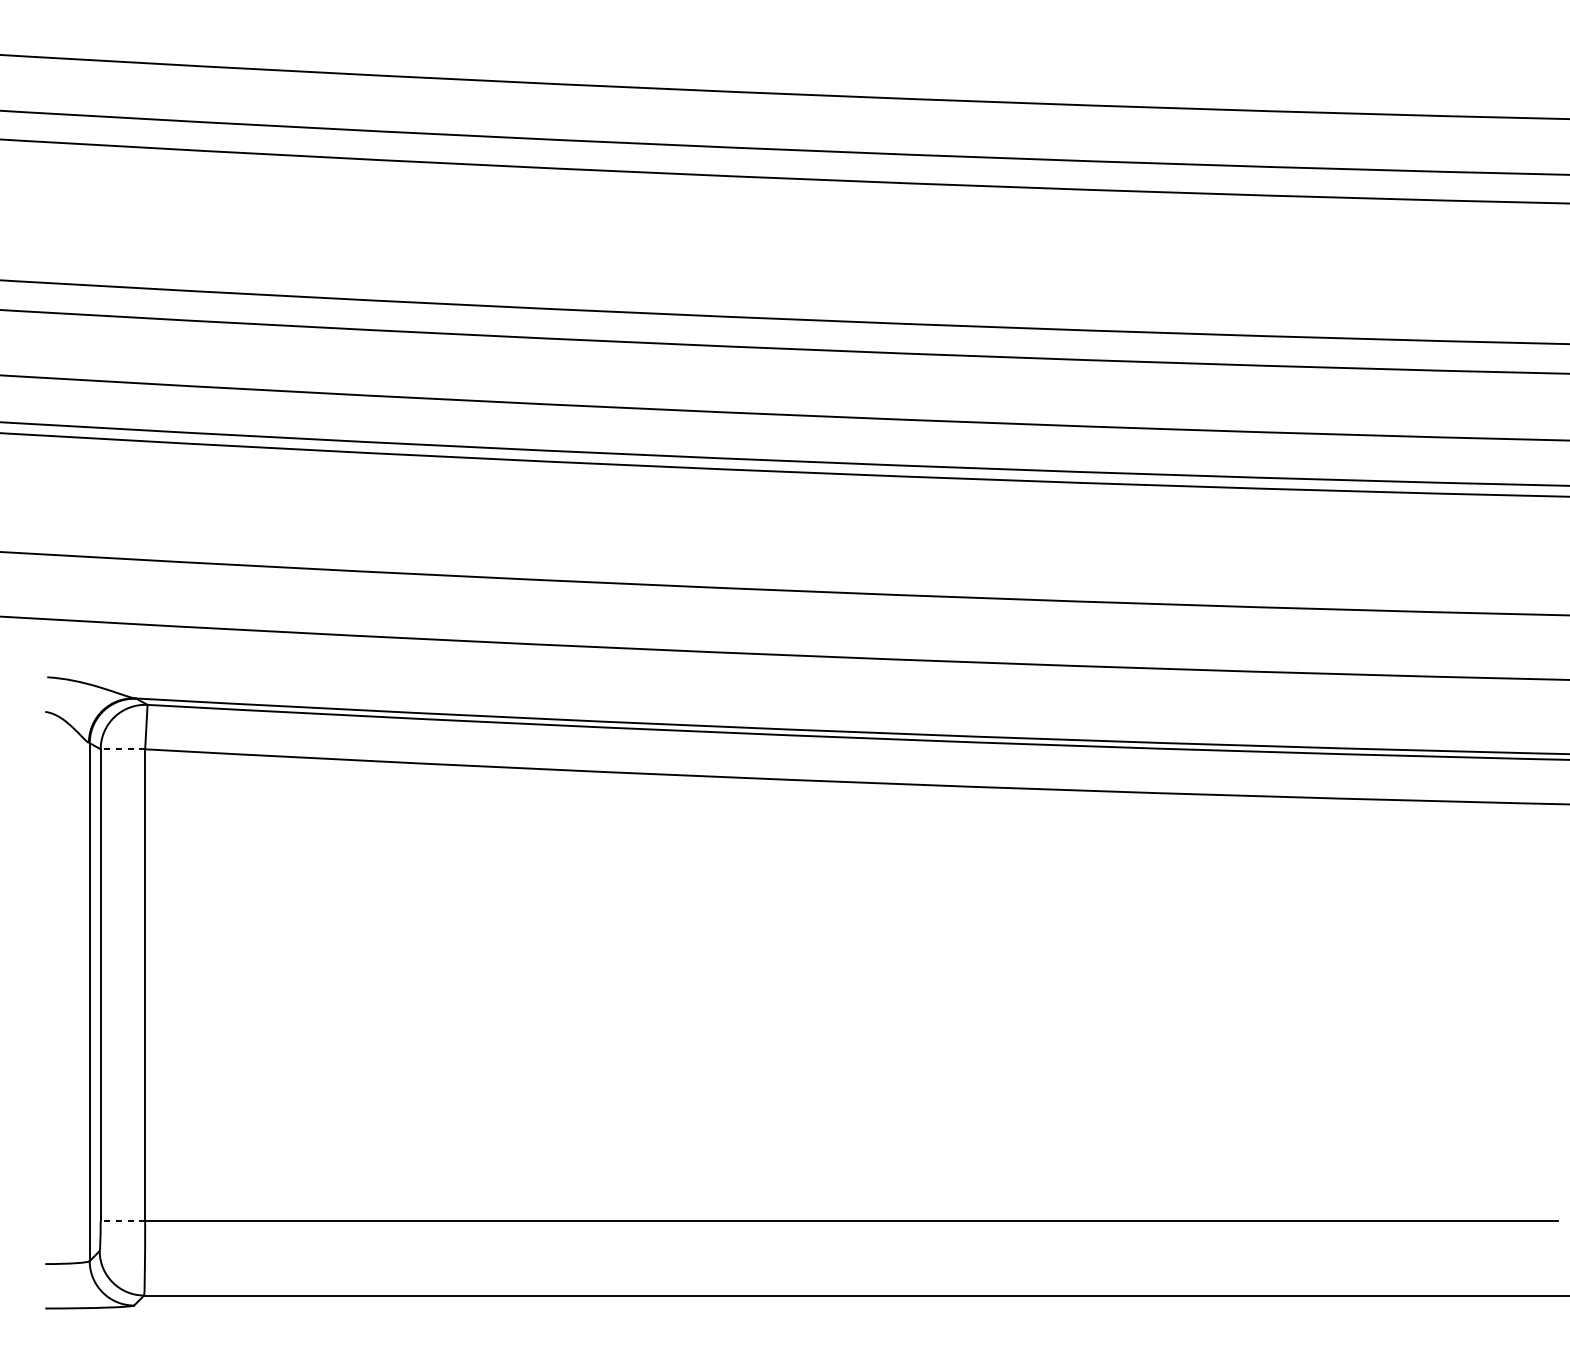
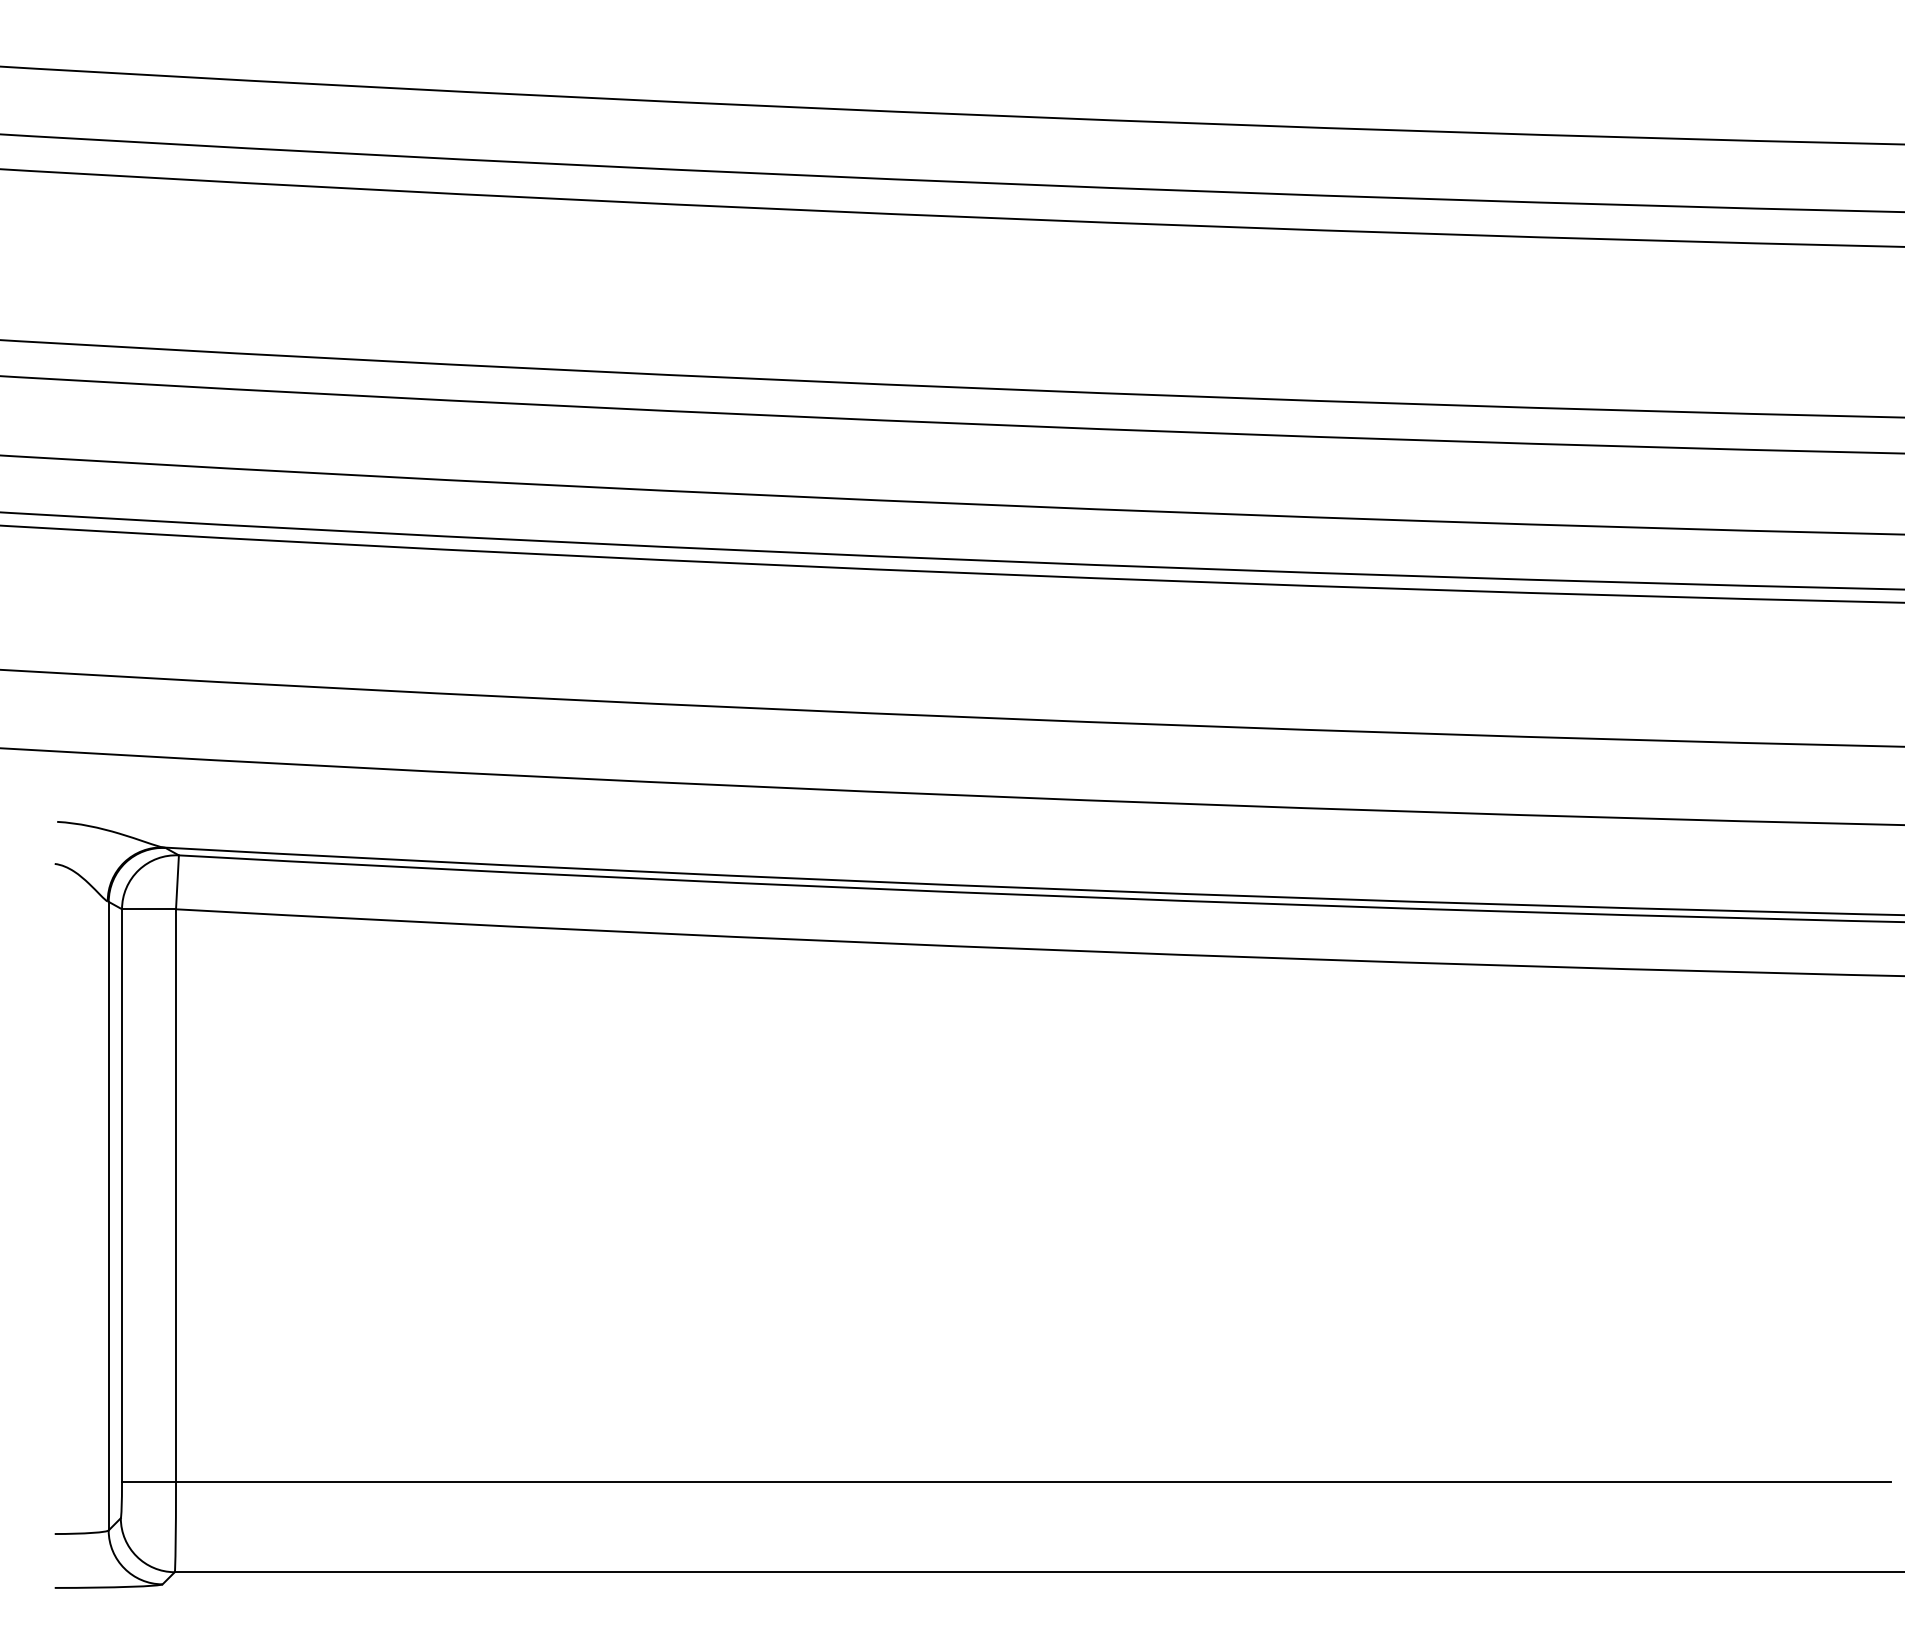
line: (123, 749) -> (149, 909), dashed -> solid
line: (123, 1221) -> (149, 1482), dashed -> solid

